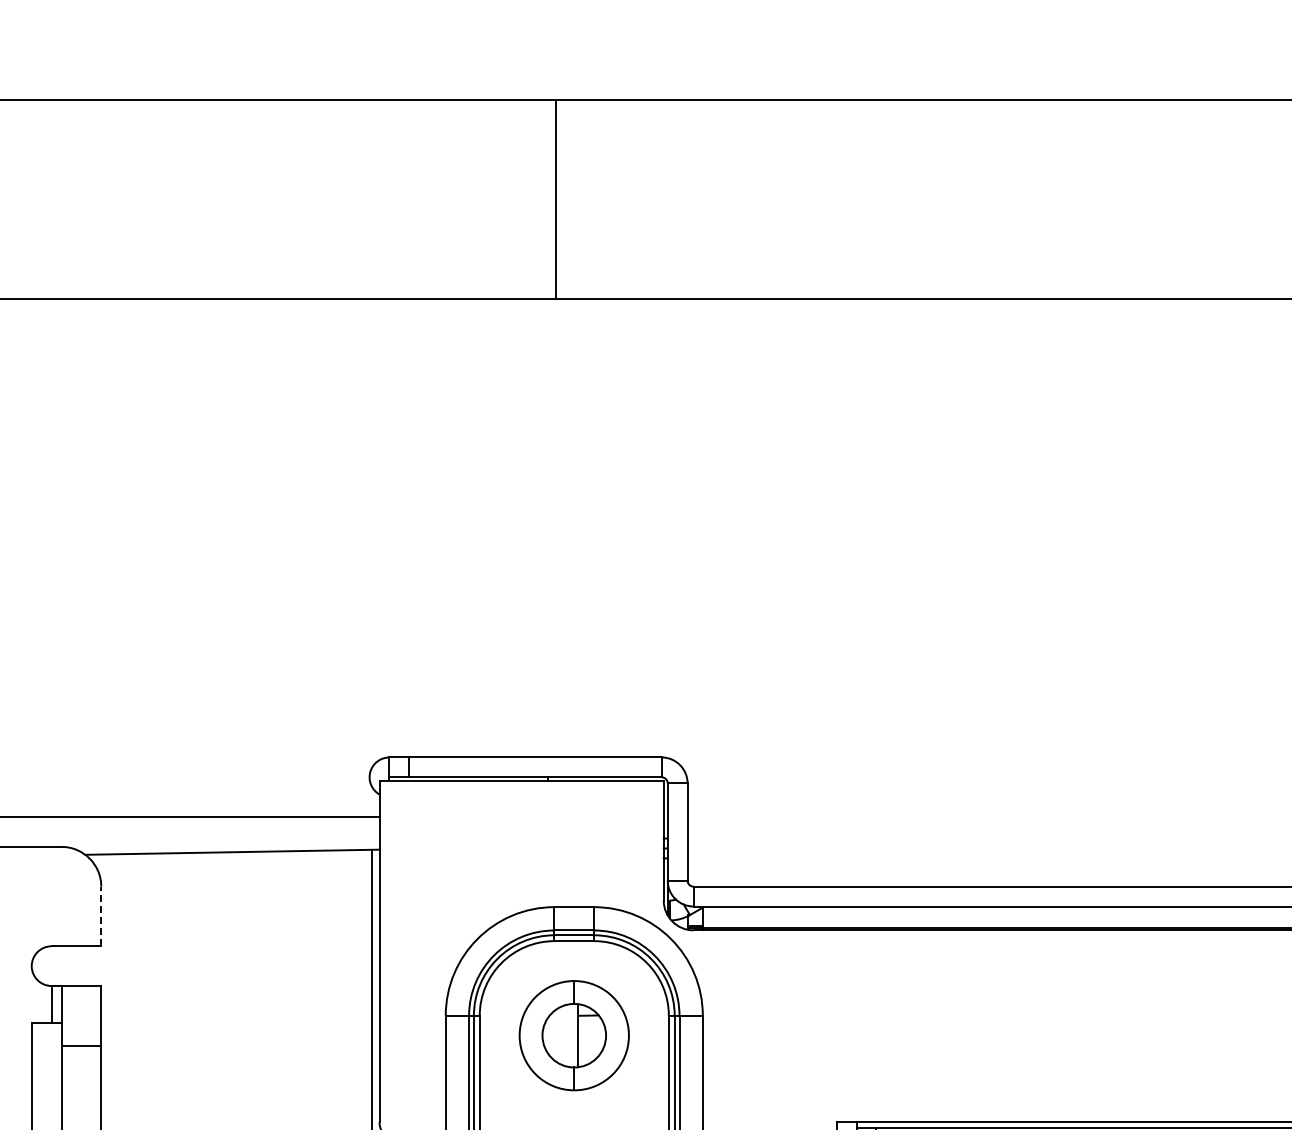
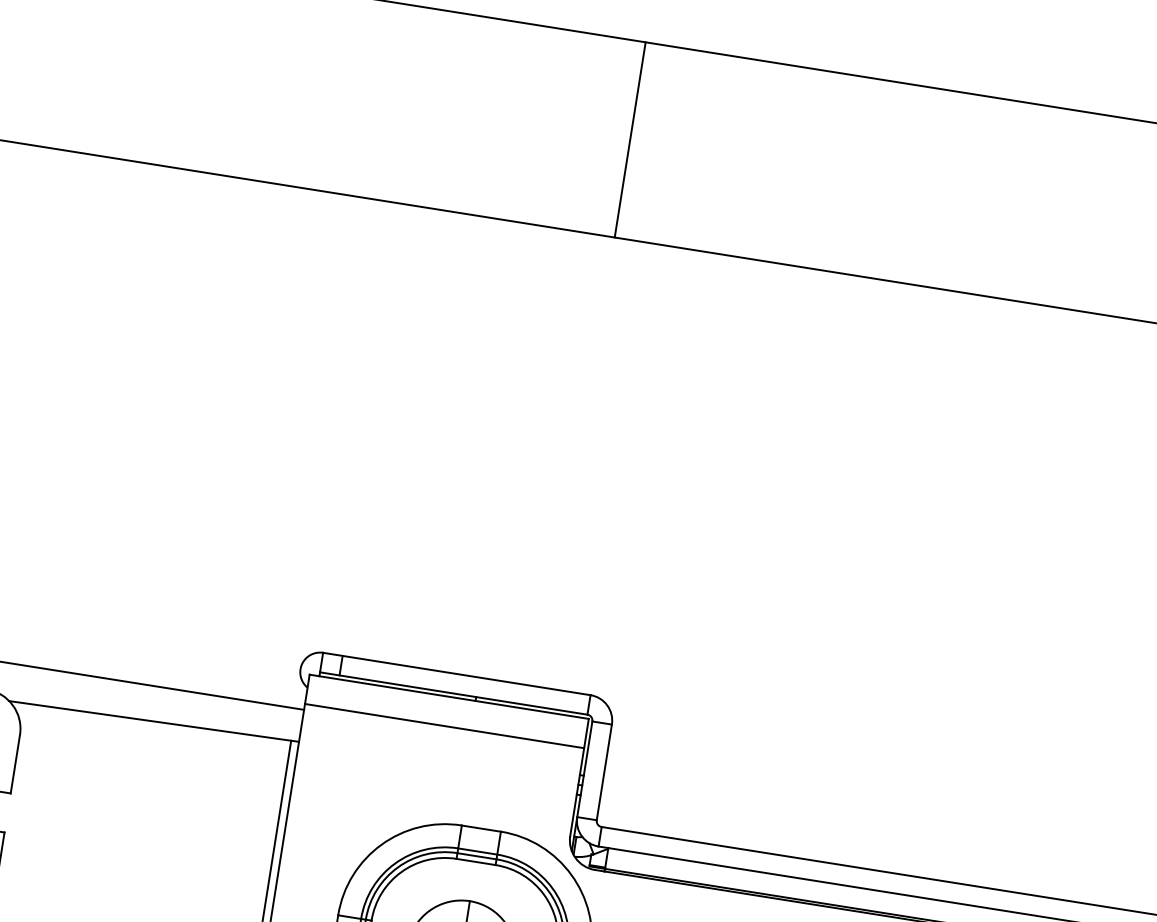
line: (555, 199) -> (629, 139), moved
line: (521, 811) -> (444, 726), added
line: (101, 916) -> (15, 764), dashed -> solid

